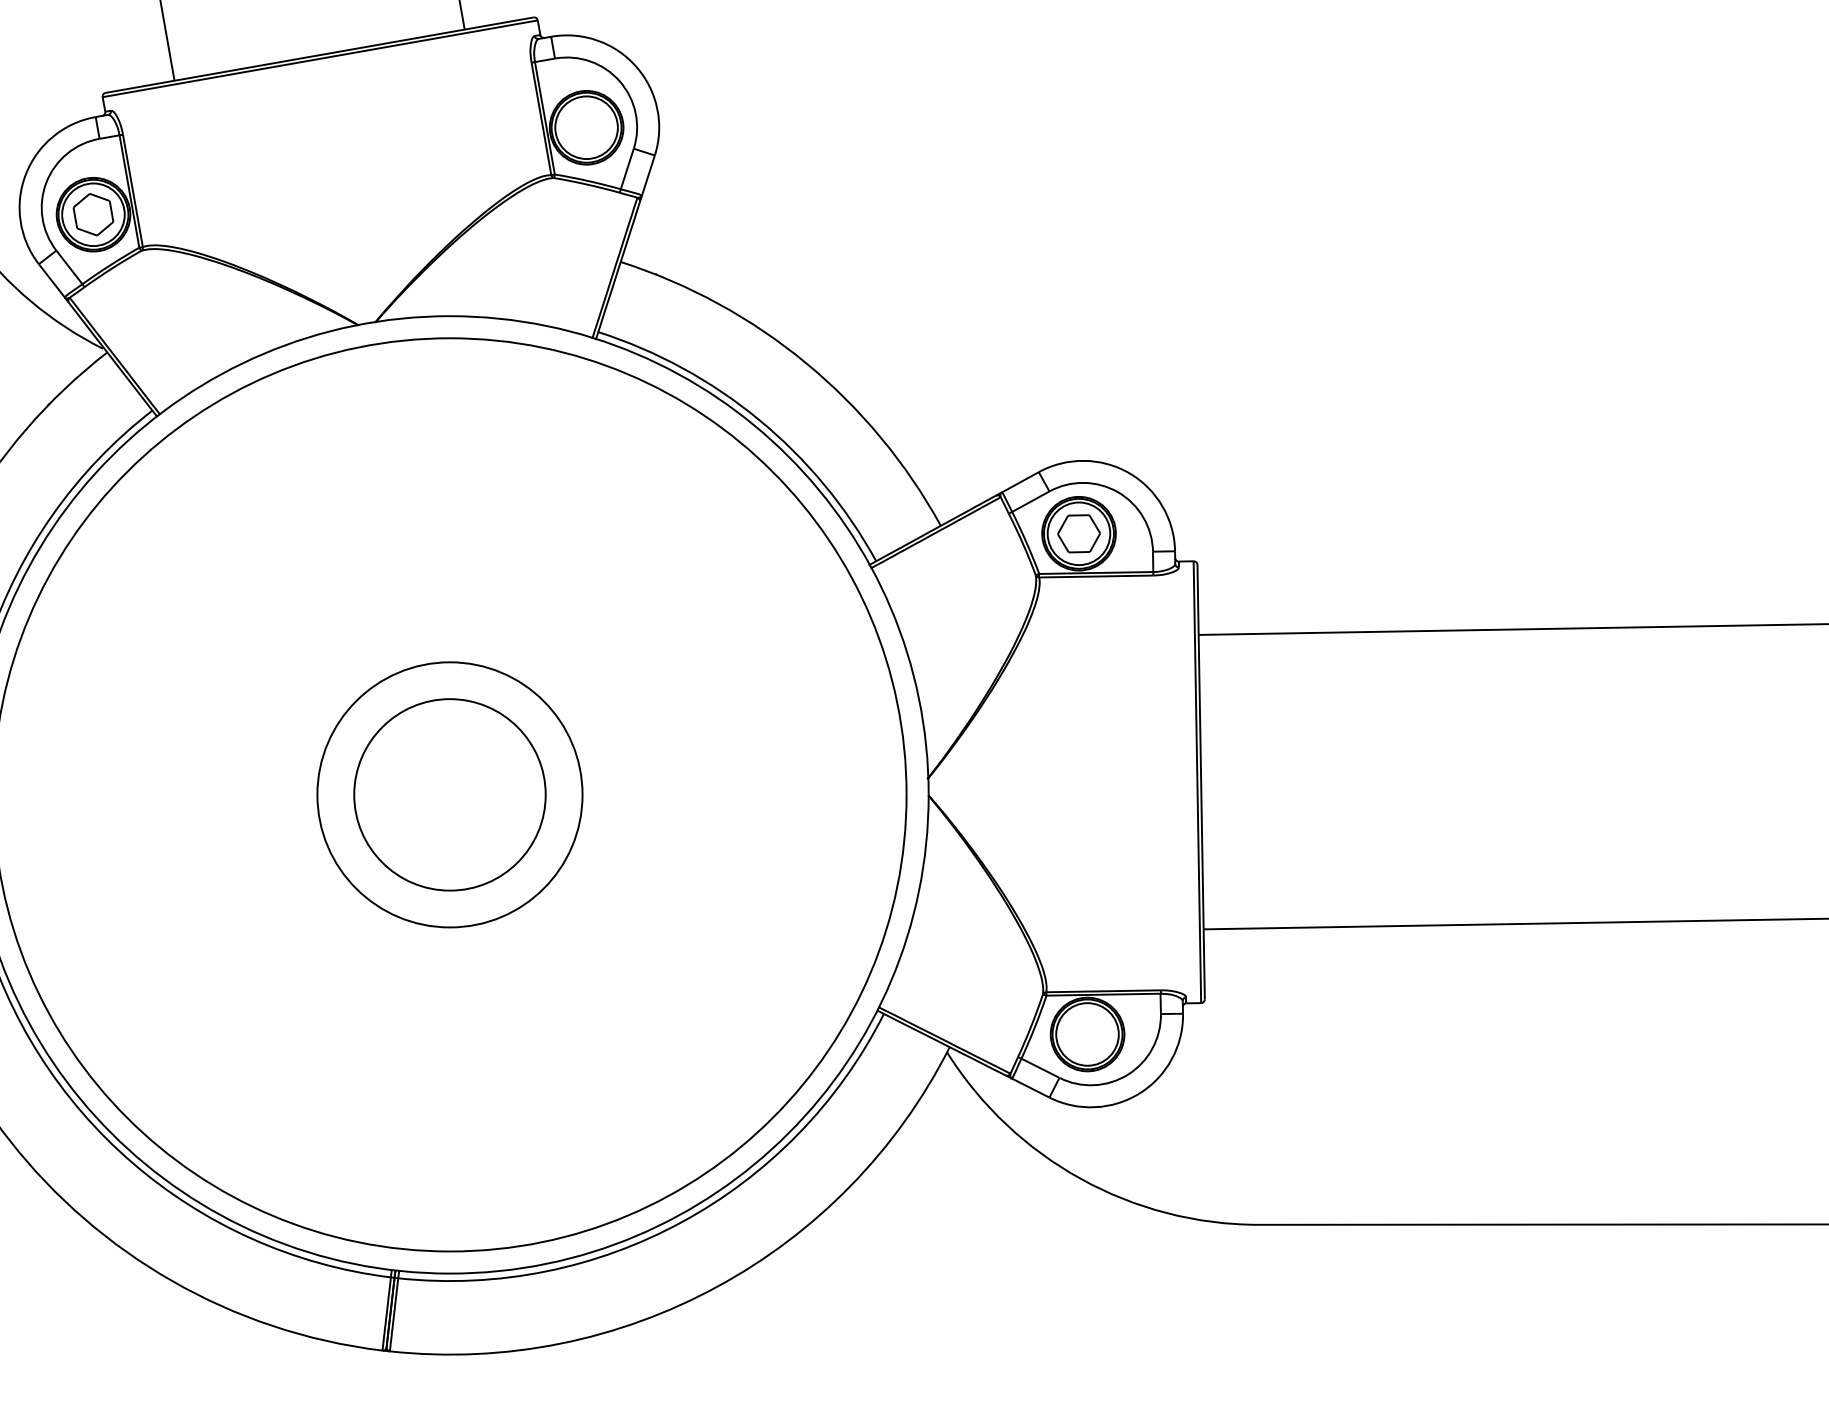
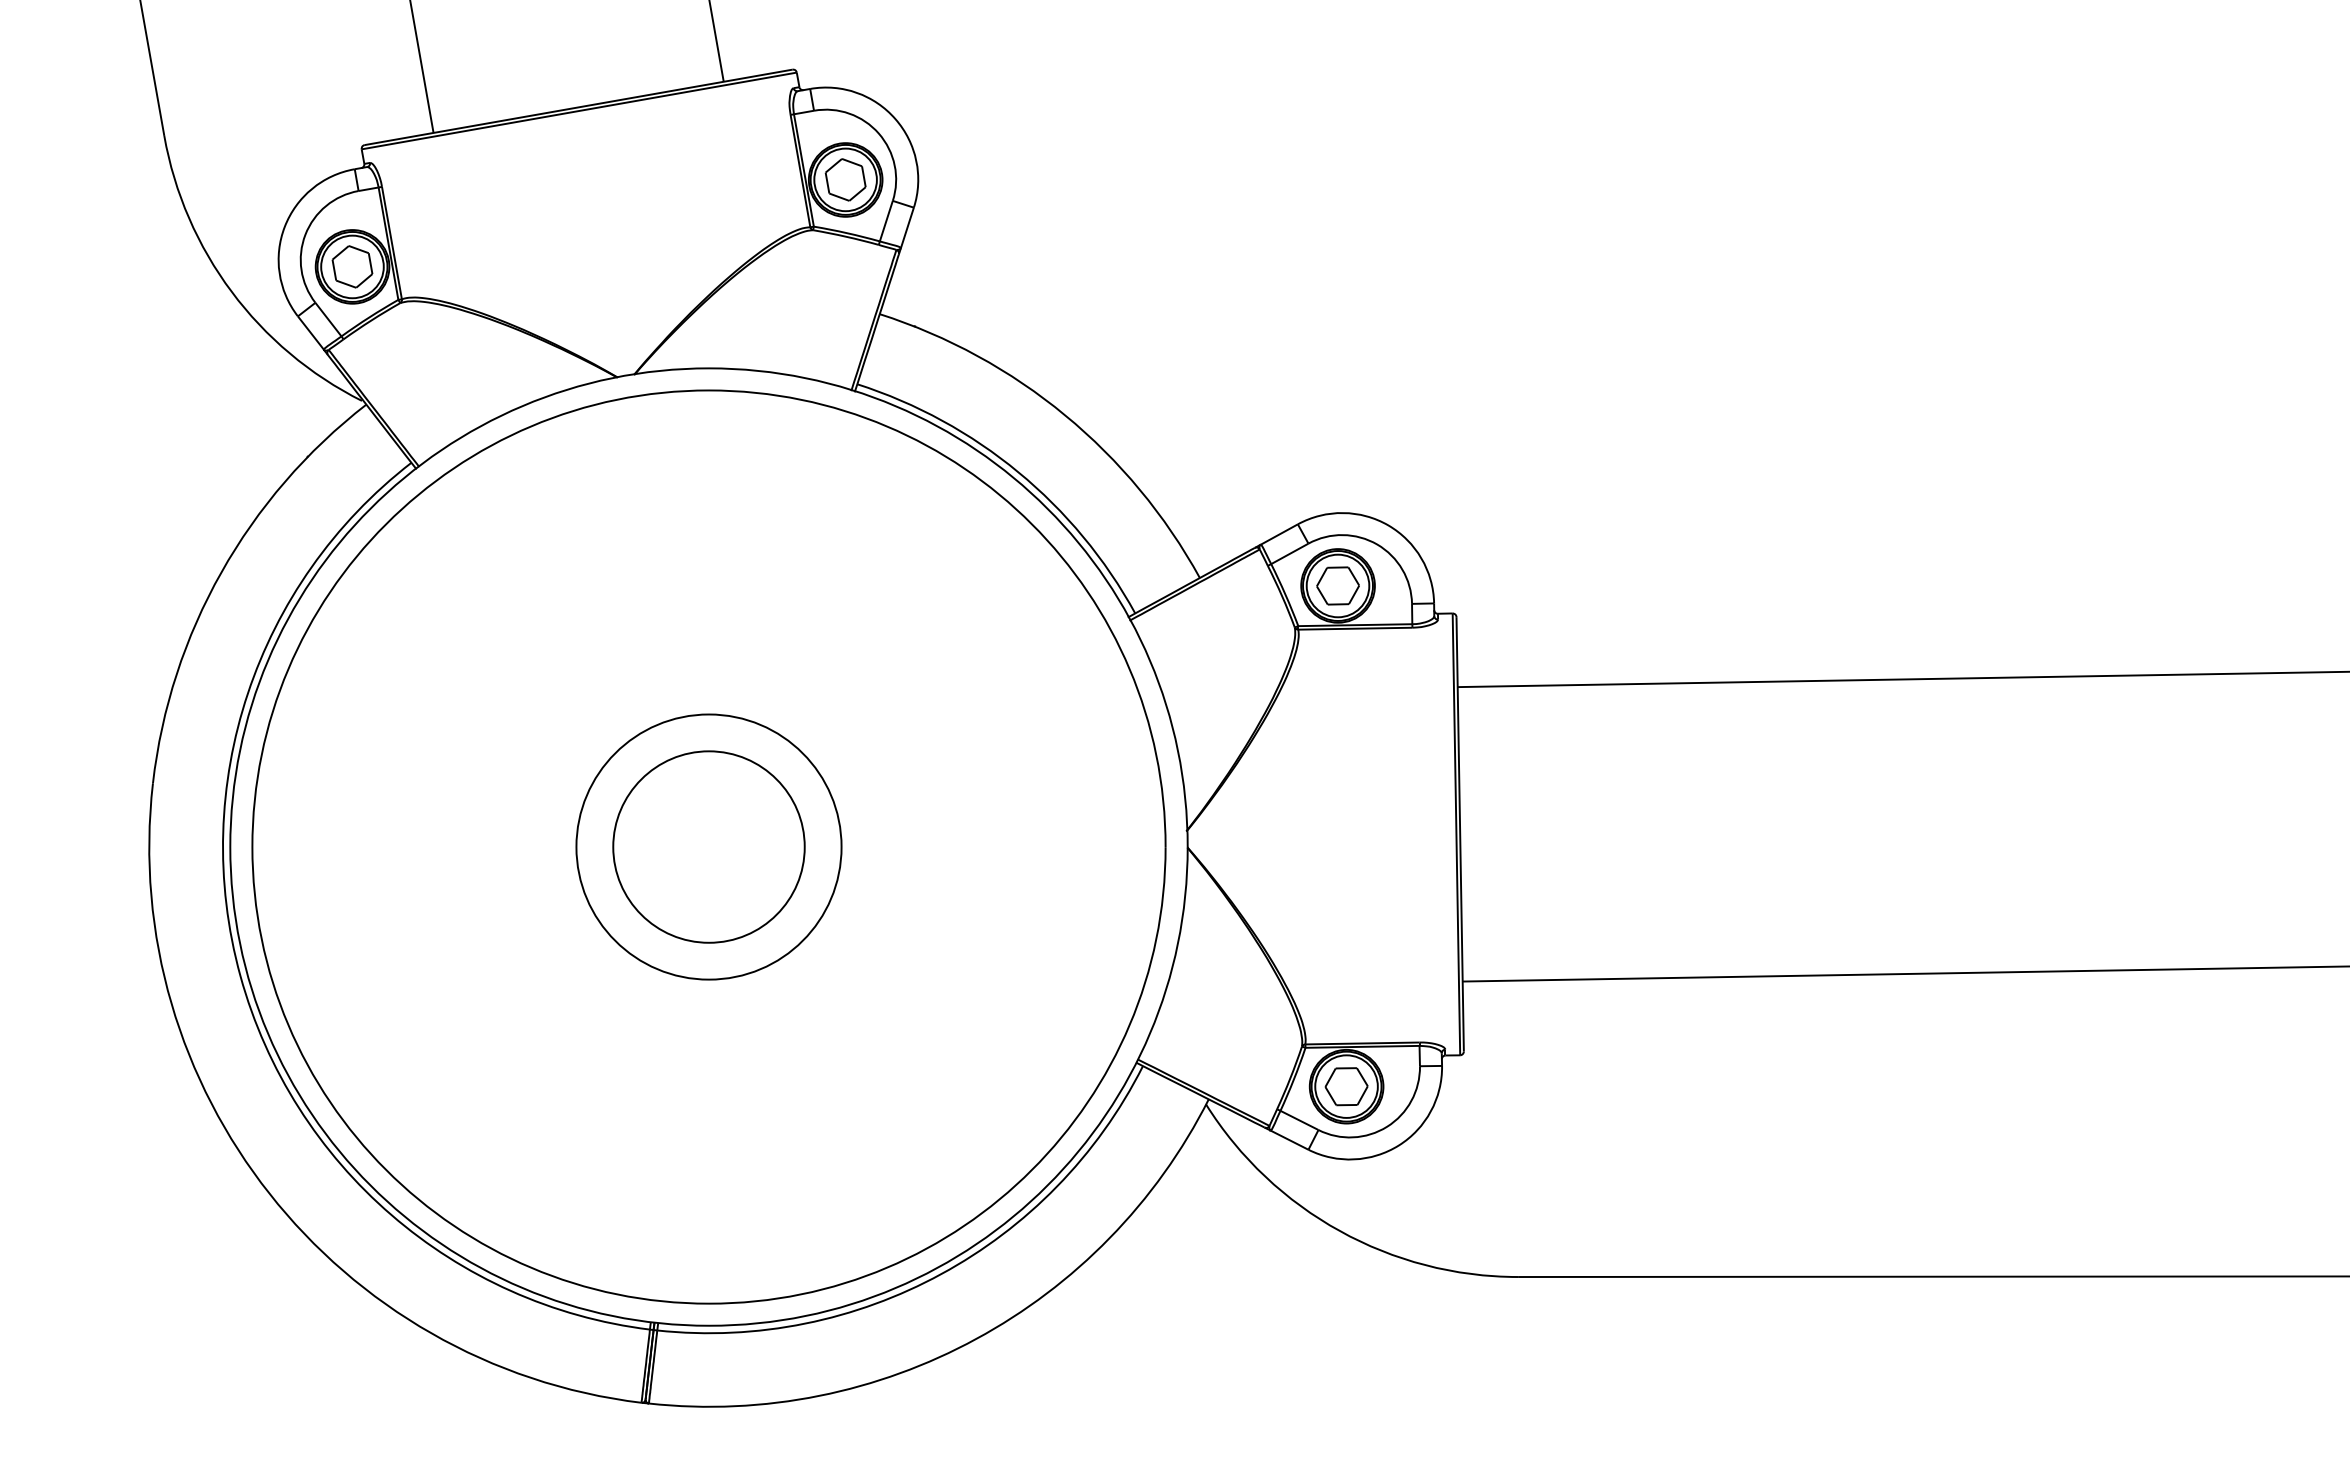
part: (586, 127) -> (845, 179), added
part: (1087, 1034) -> (1346, 1086), added

